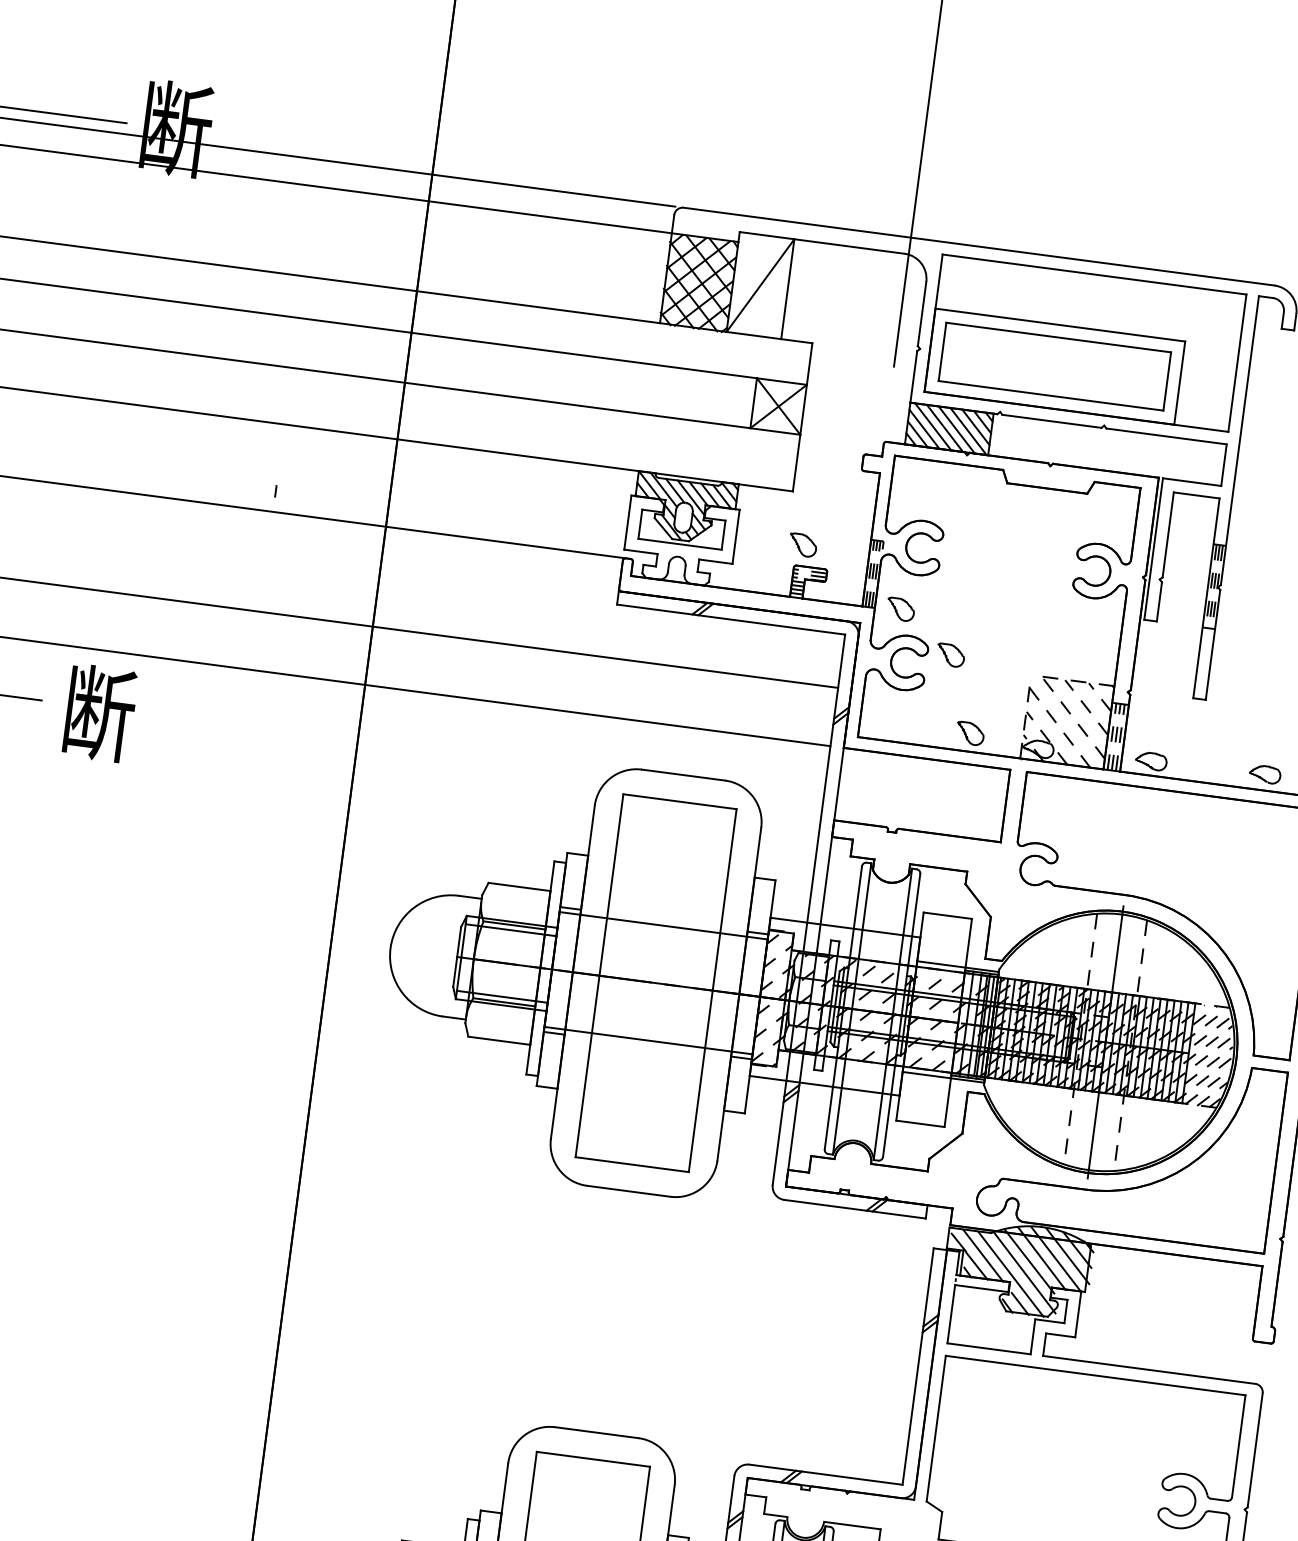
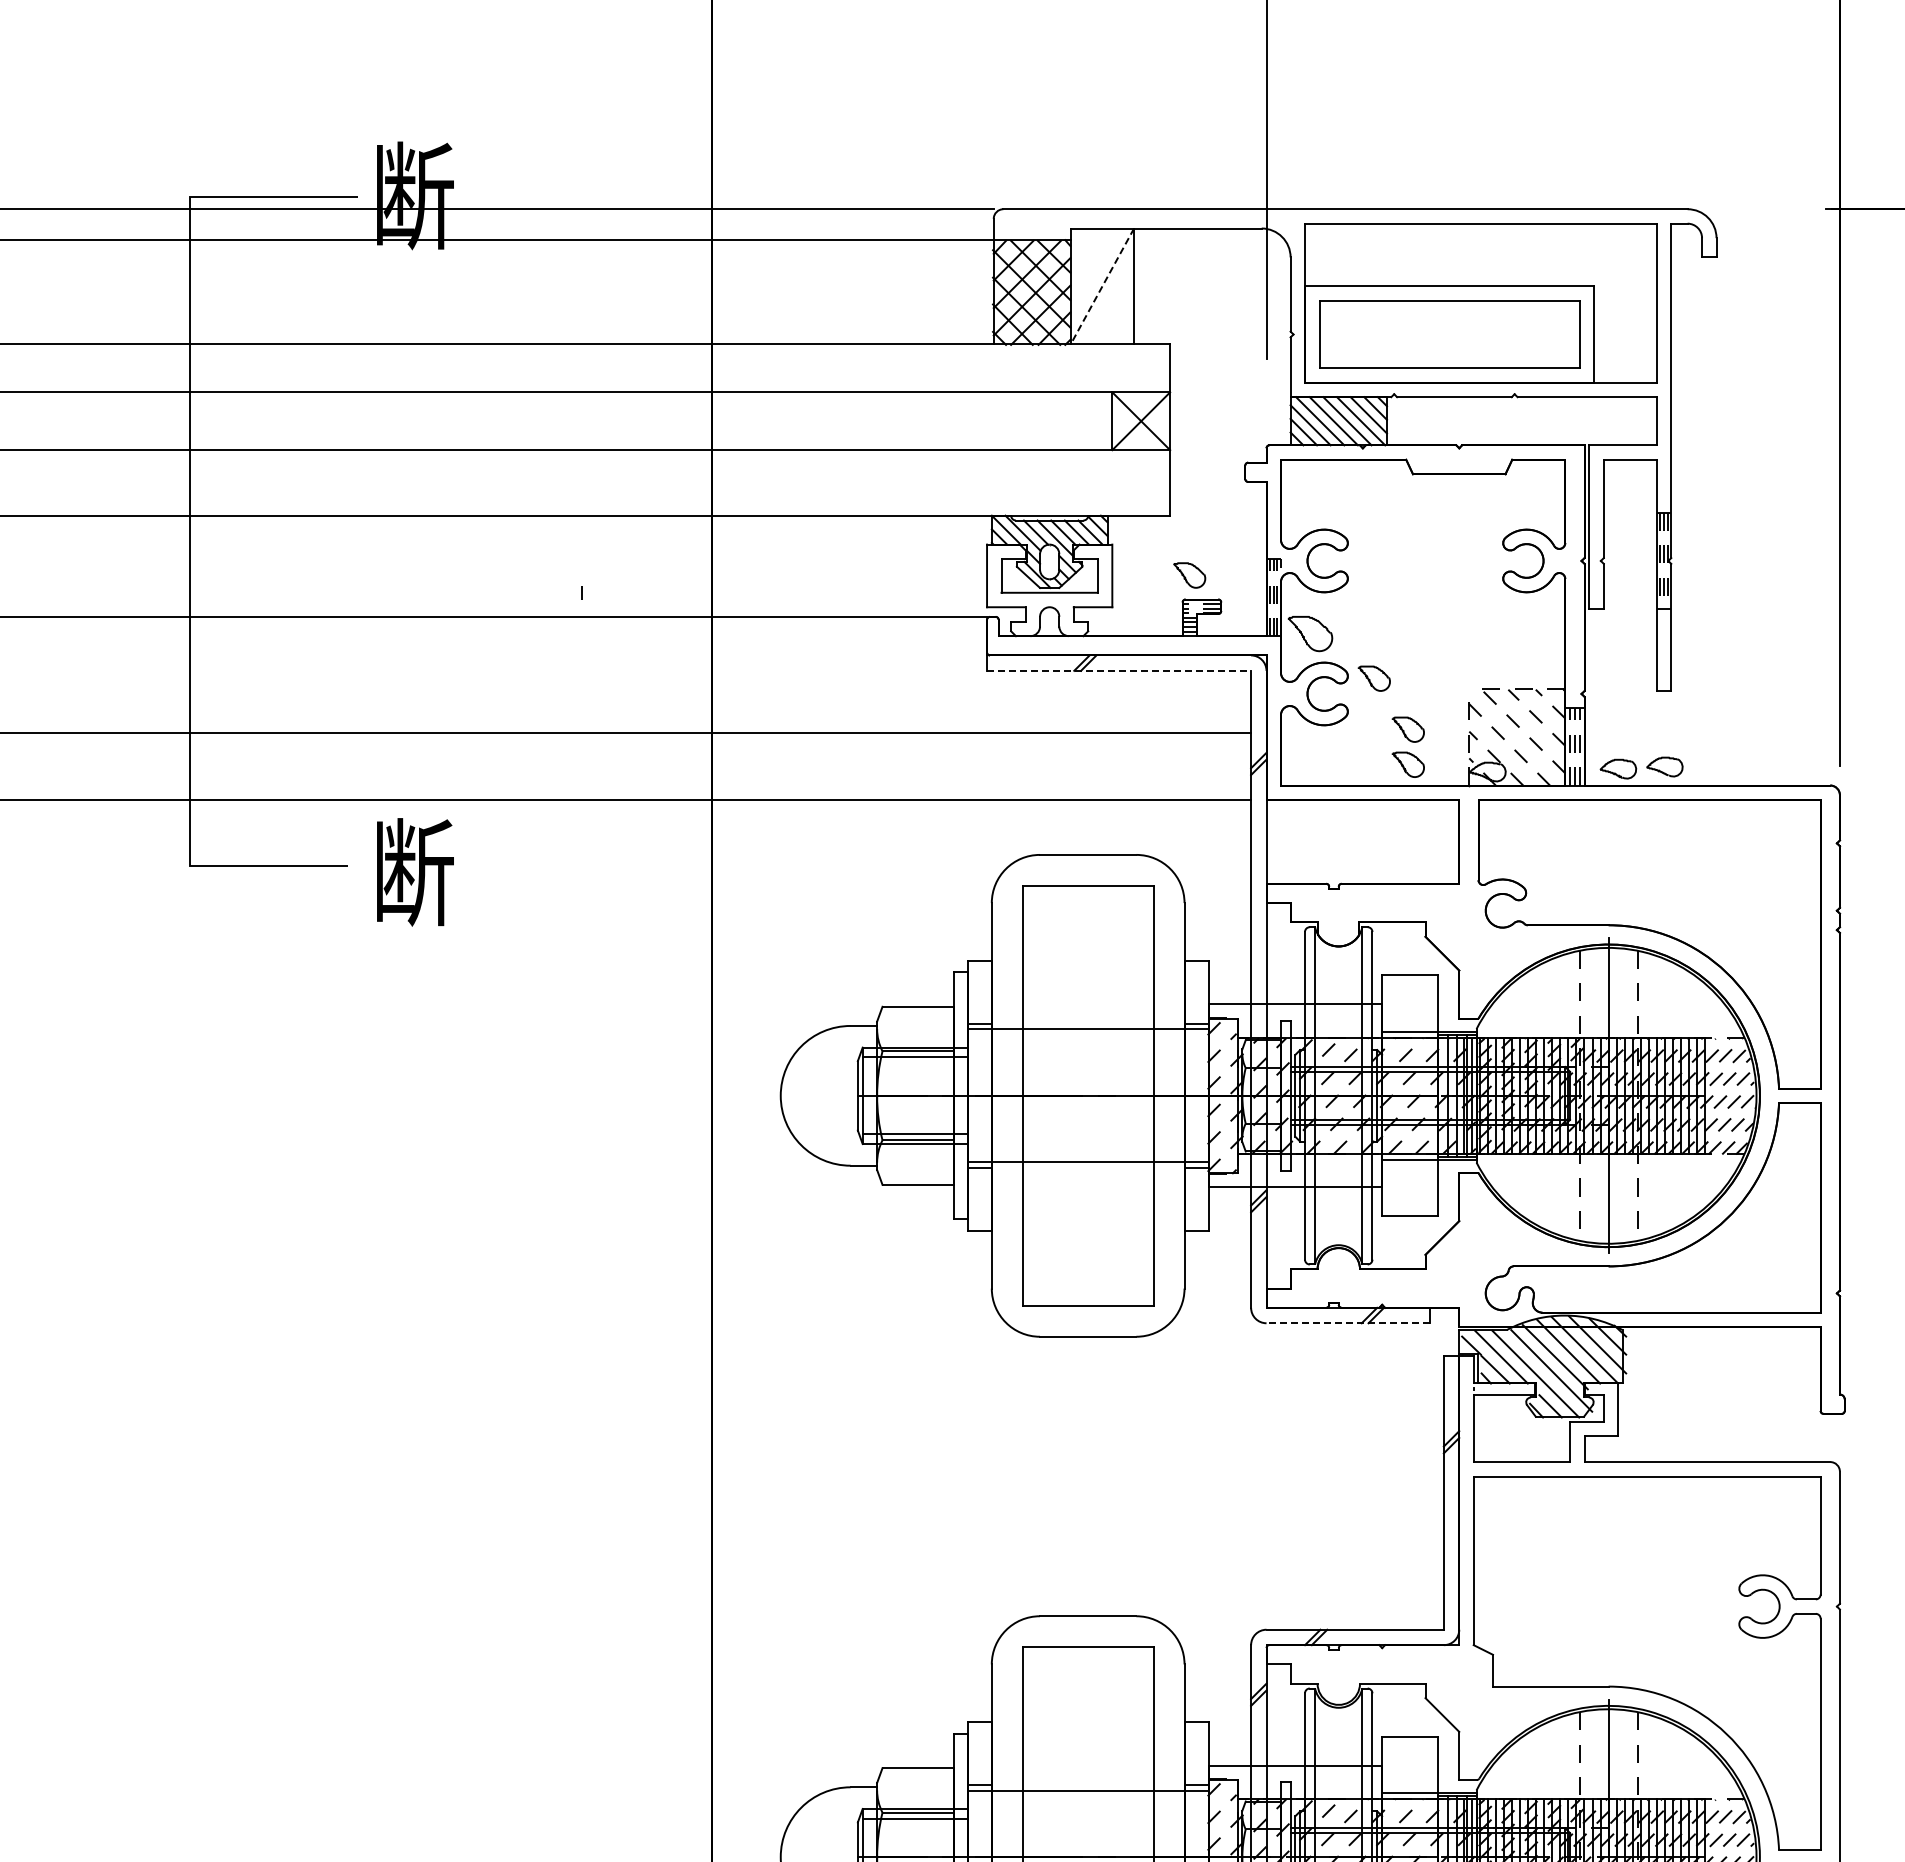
line: (760, 285) -> (1102, 286), solid -> dashed
part: (900, 609) -> (1310, 633), size x1.4
line: (731, 619) -> (1119, 670), solid -> dashed
part: (973, 703) -> (1407, 729), added
part: (1264, 773) -> (1664, 766), moved
line: (855, 1209) -> (1348, 1323), solid -> dashed

